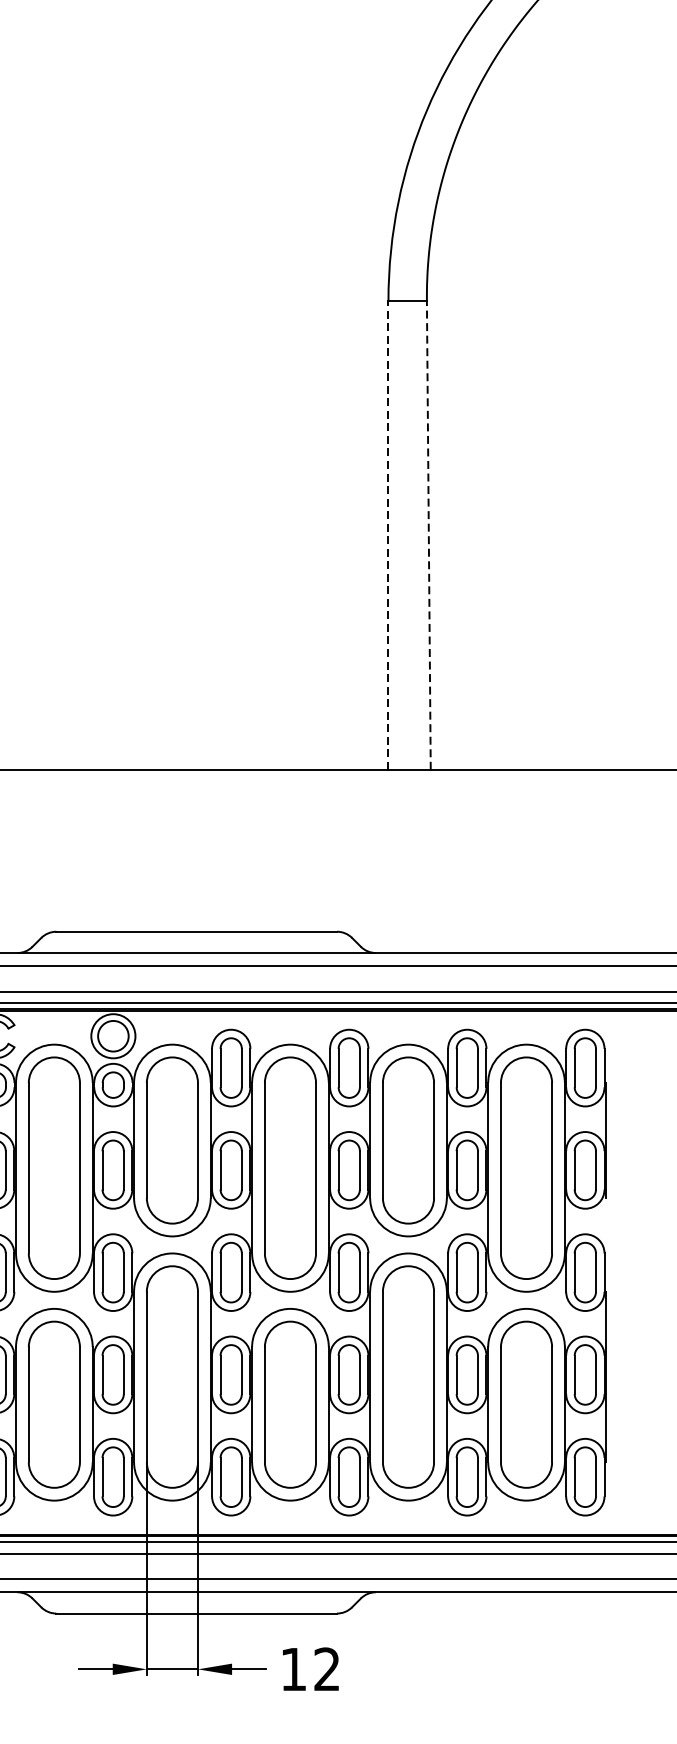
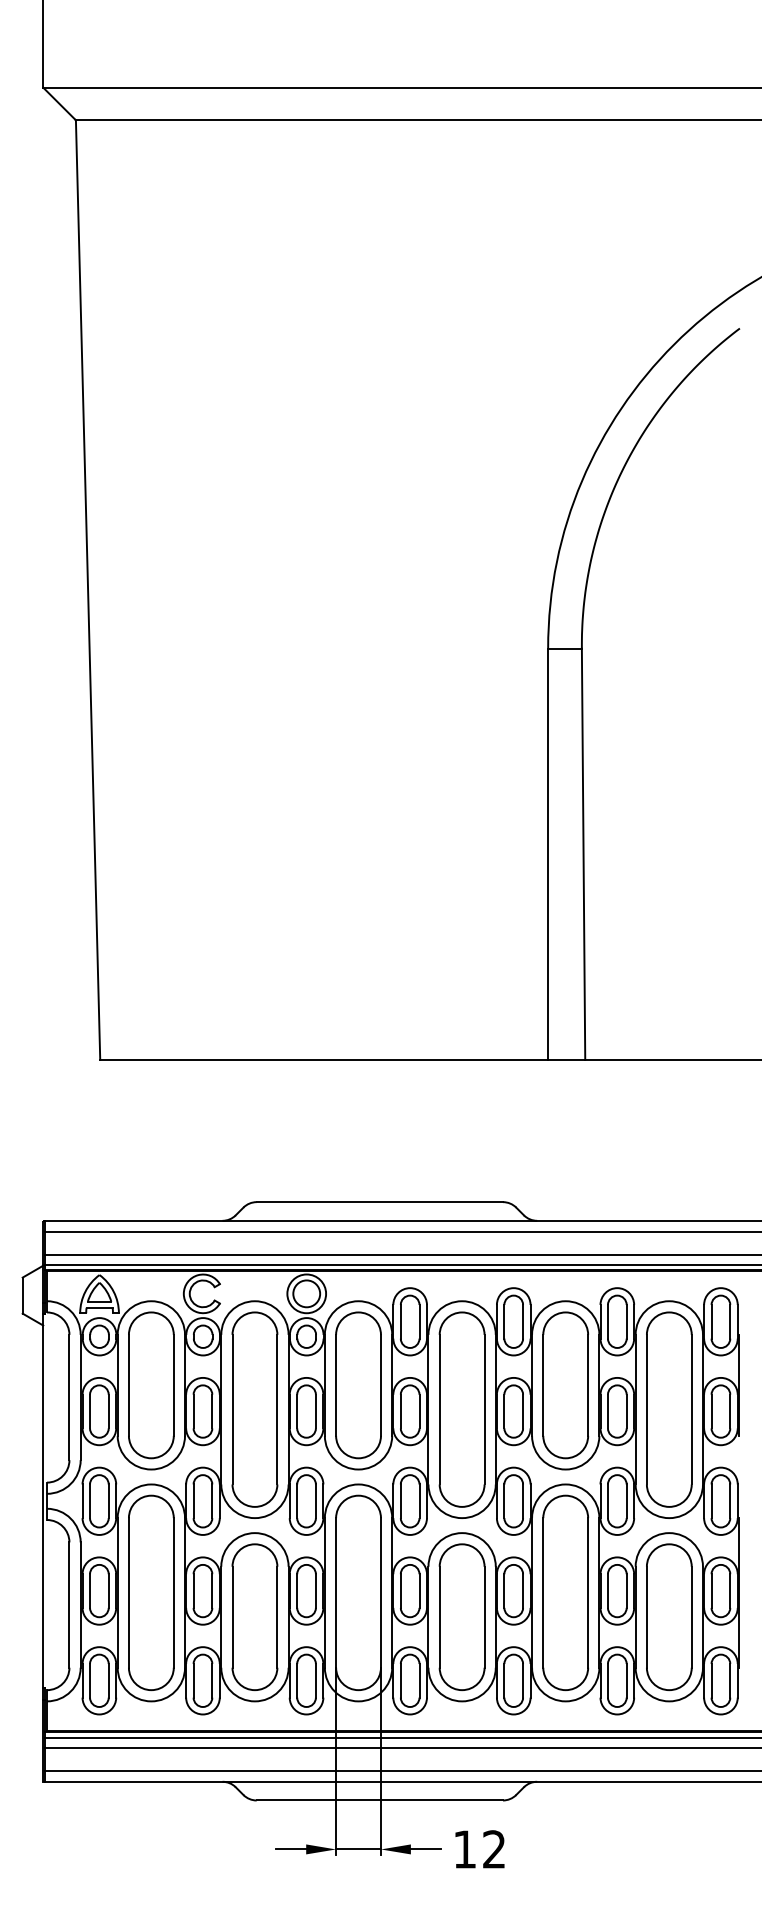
line: (388, 535) -> (548, 854), dashed -> solid
line: (428, 535) -> (583, 854), dashed -> solid

